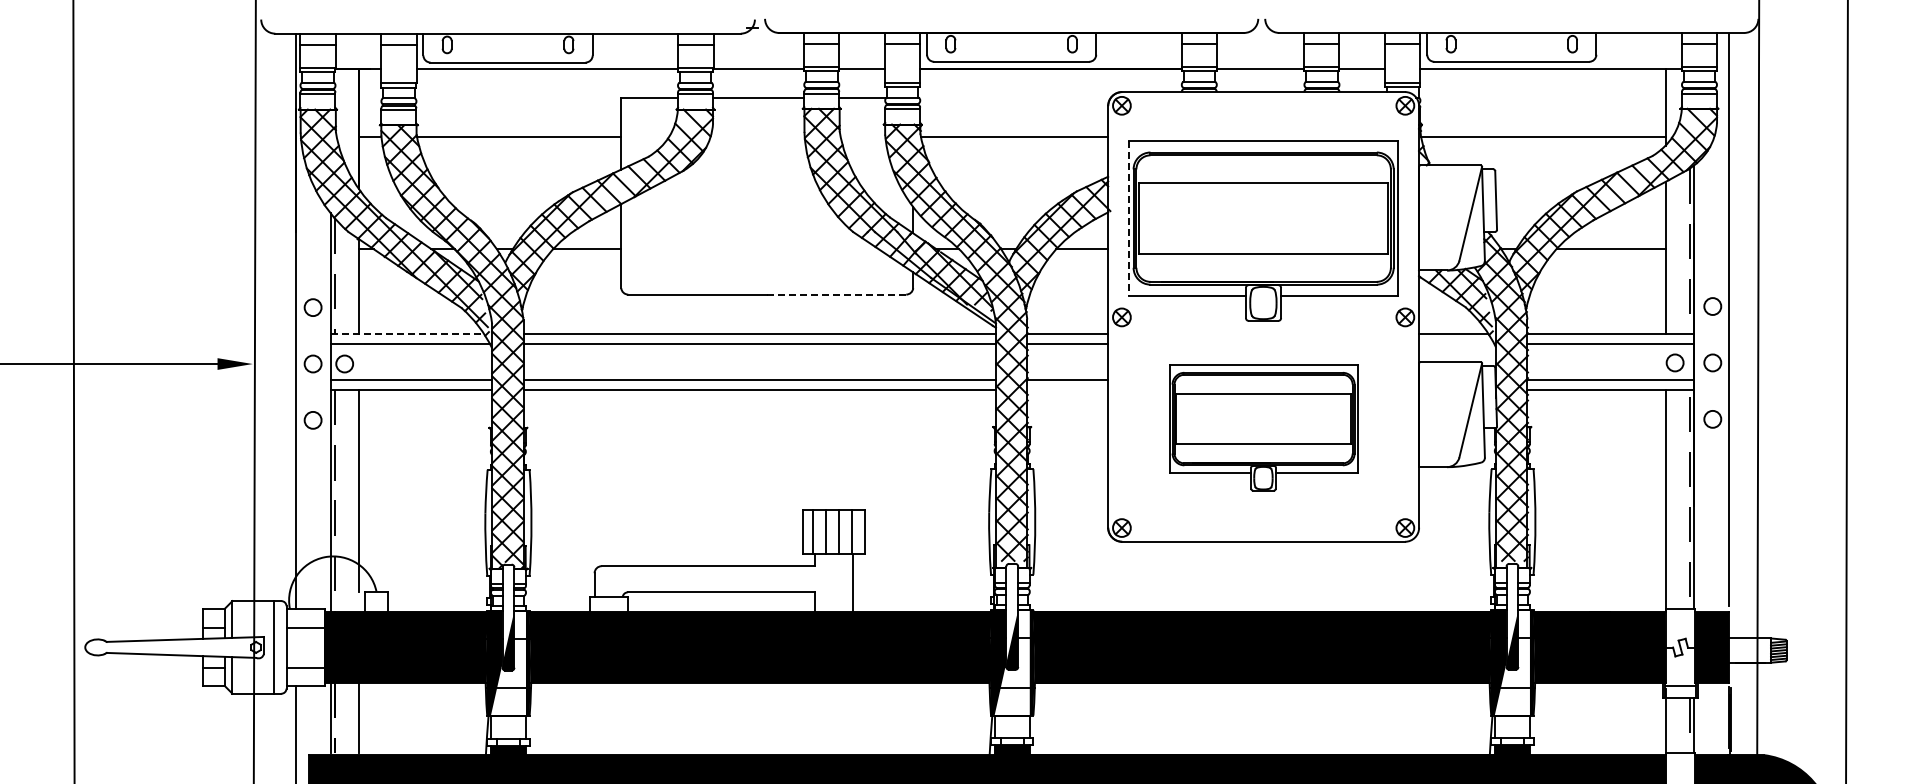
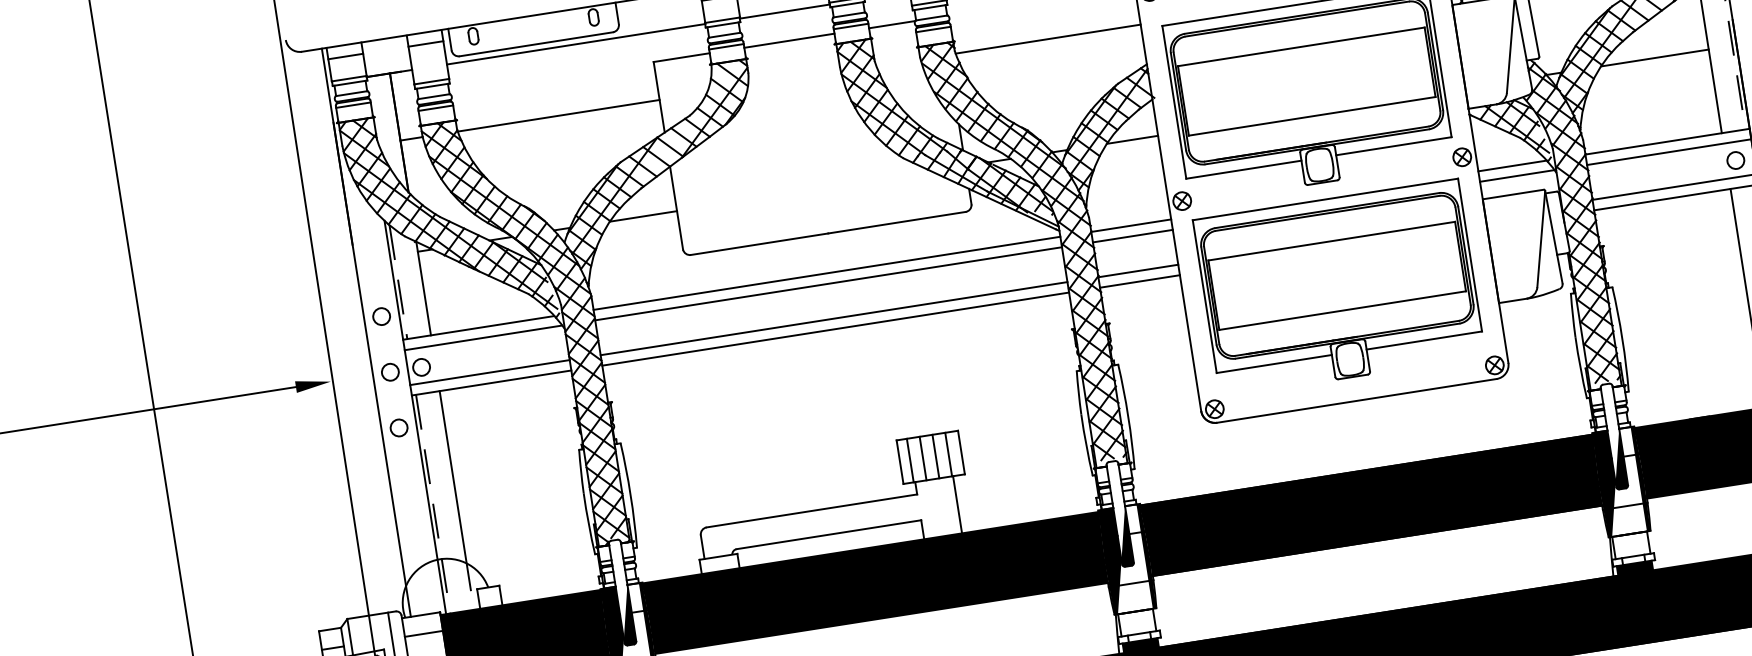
line: (1129, 219) -> (1174, 103), dashed -> solid
line: (836, 294) -> (896, 222), dashed -> solid
line: (407, 333) -> (478, 327), dashed -> solid
line: (1457, 344) -> (1517, 175), added
line: (1067, 390) -> (1139, 281), added
part: (1263, 427) -> (1339, 287), size x1.43

